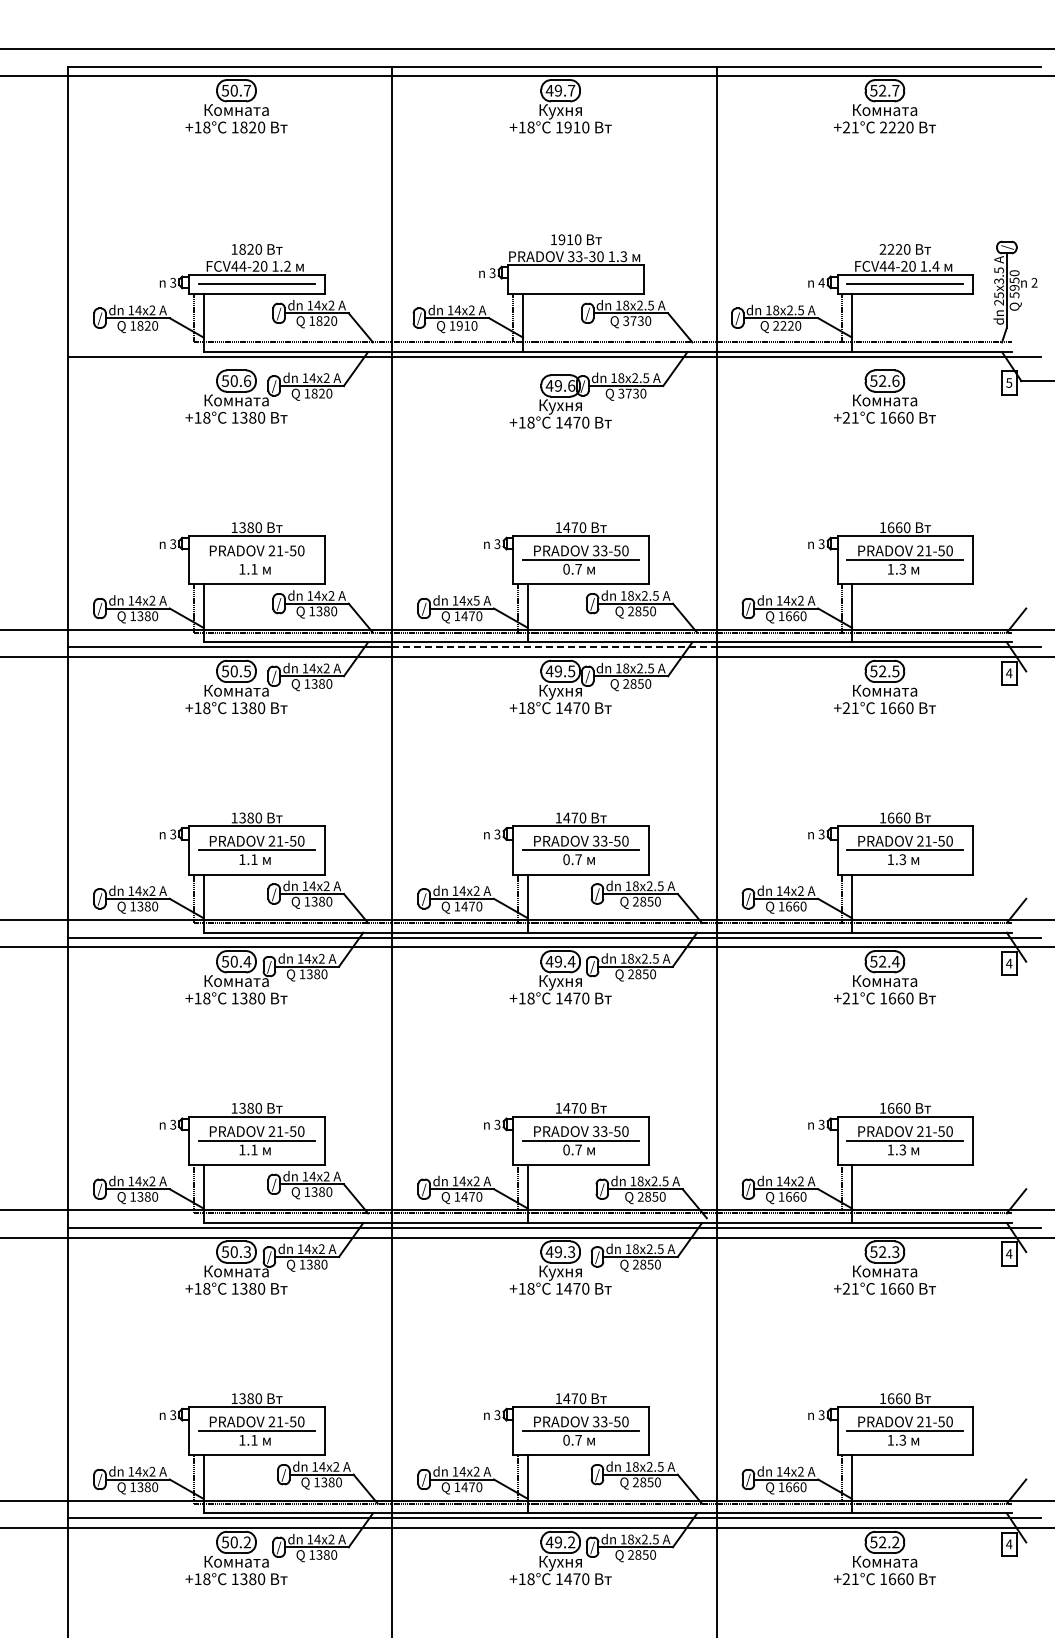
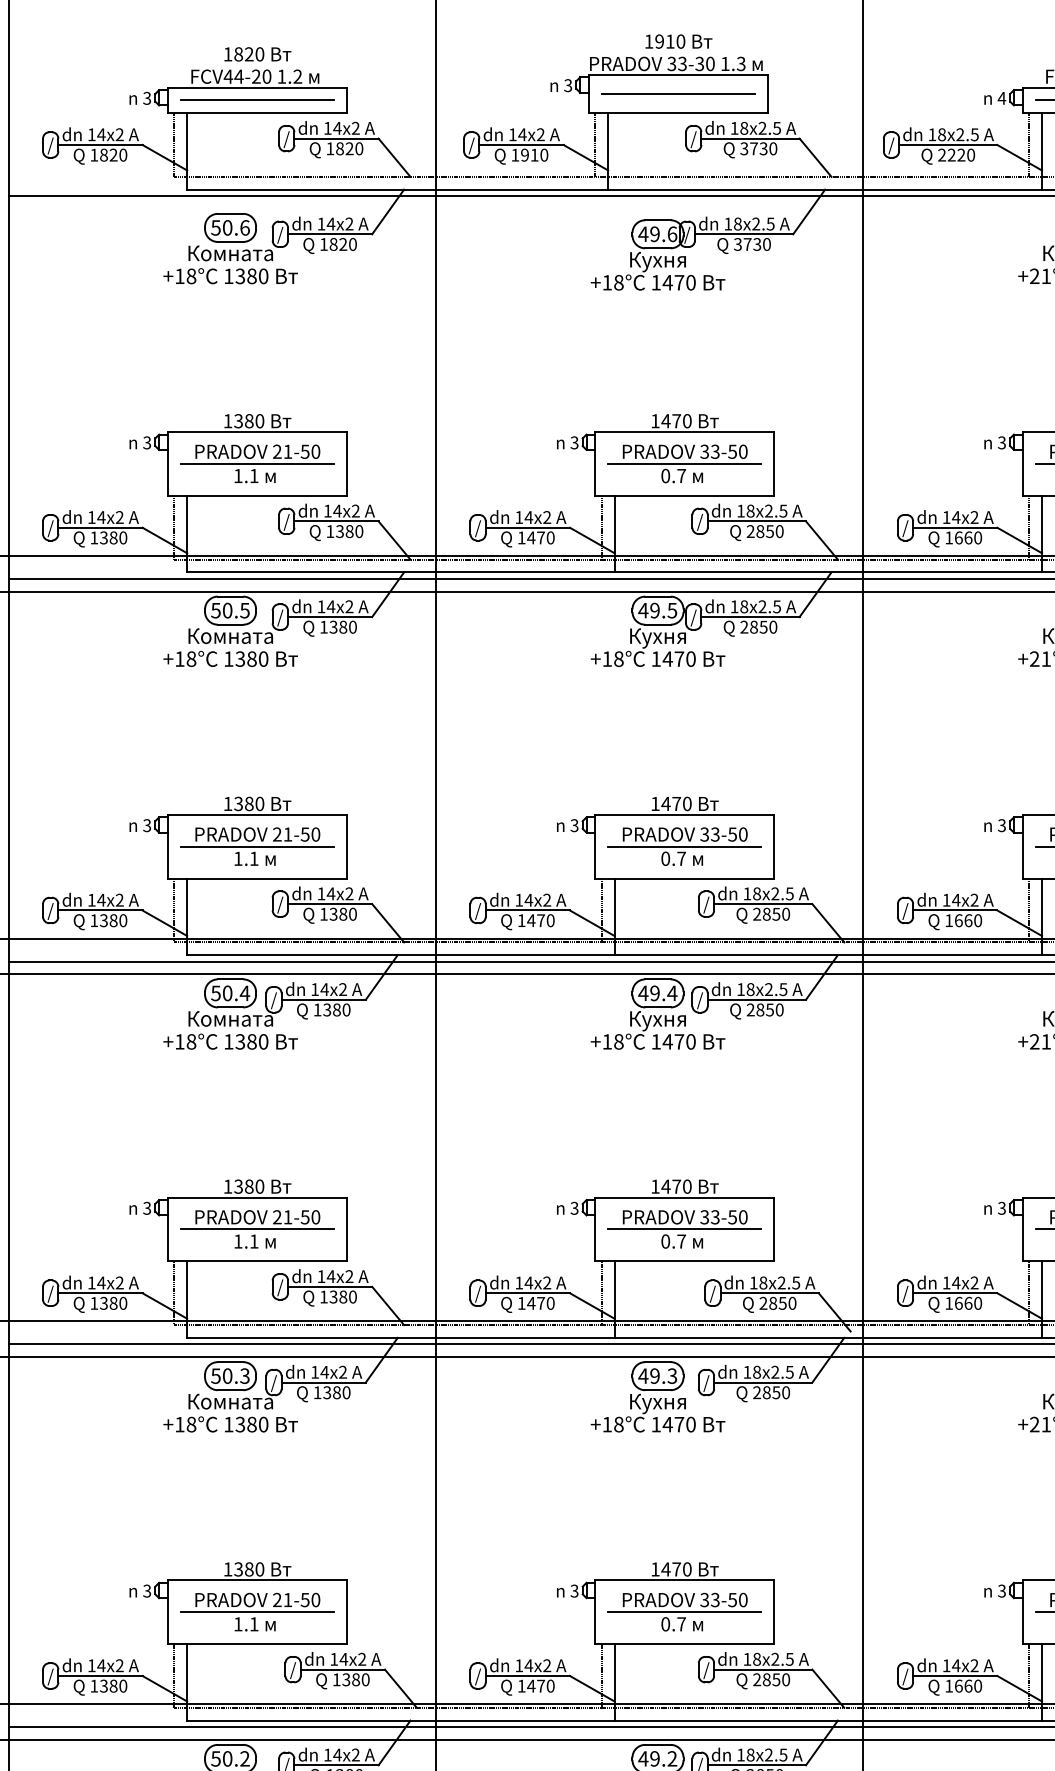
line: (576, 279) -> (678, 94), added
line: (256, 560) -> (256, 464), added
text: (476, 600) -> (546, 517), 14x5 -> 14x2
line: (554, 647) -> (649, 579), dashed -> solid

